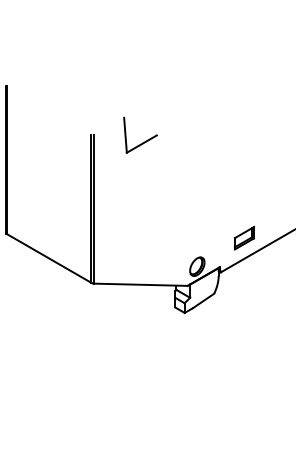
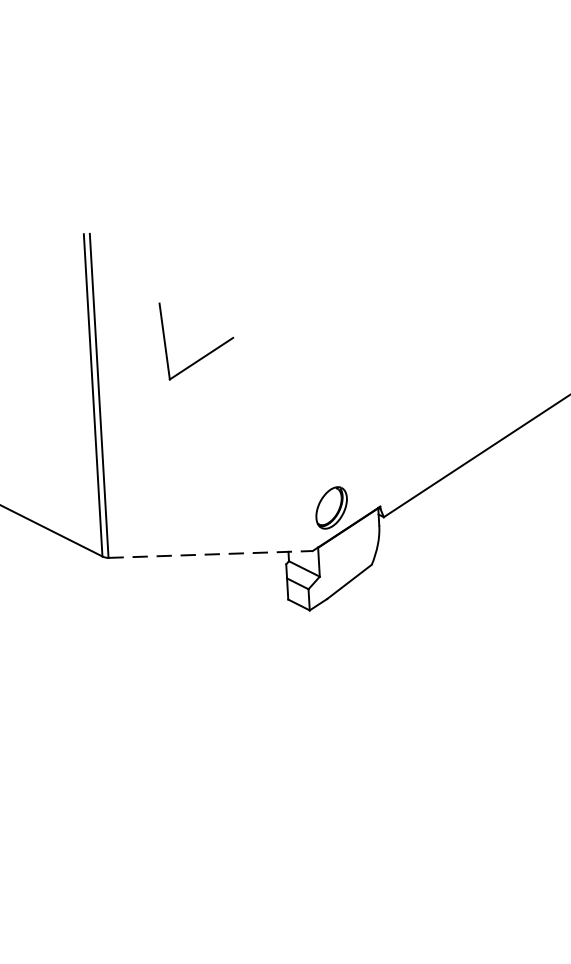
part: (145, 140) -> (209, 350), moved
part: (244, 238) -> (430, 440), removed
line: (140, 284) -> (209, 553), solid -> dashed

